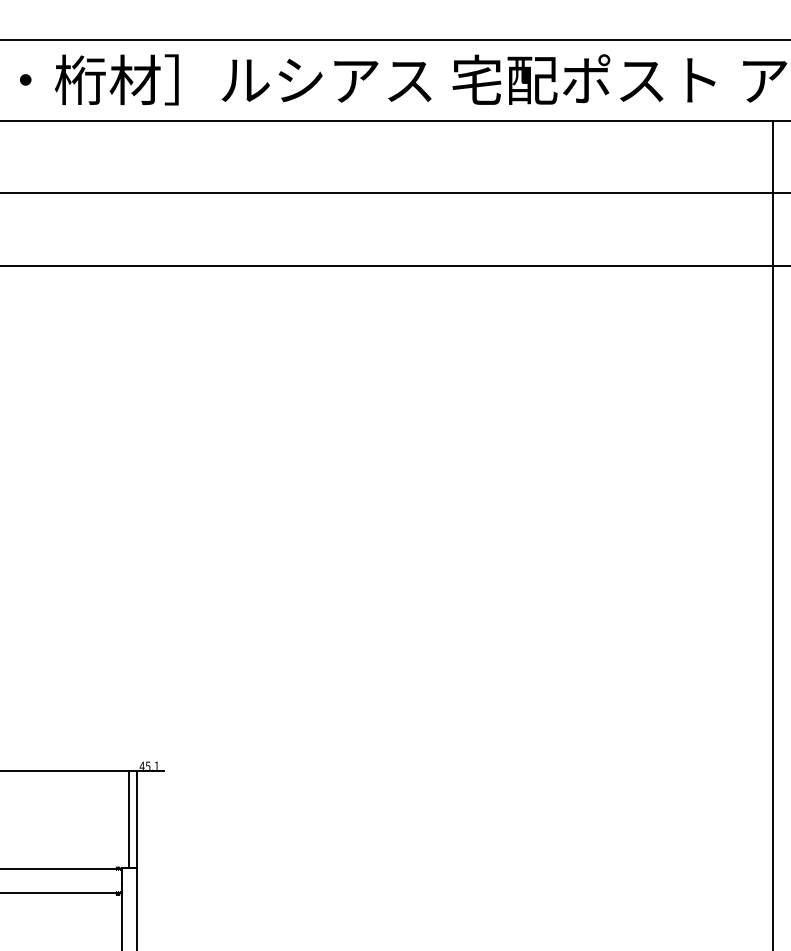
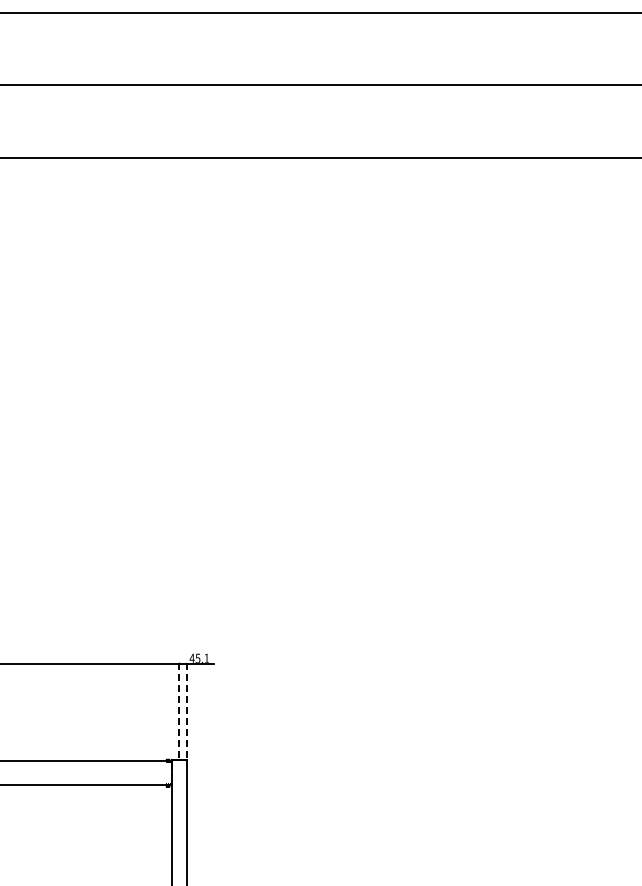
line: (129, 818) -> (179, 710), solid -> dashed
line: (136, 818) -> (186, 710), solid -> dashed

